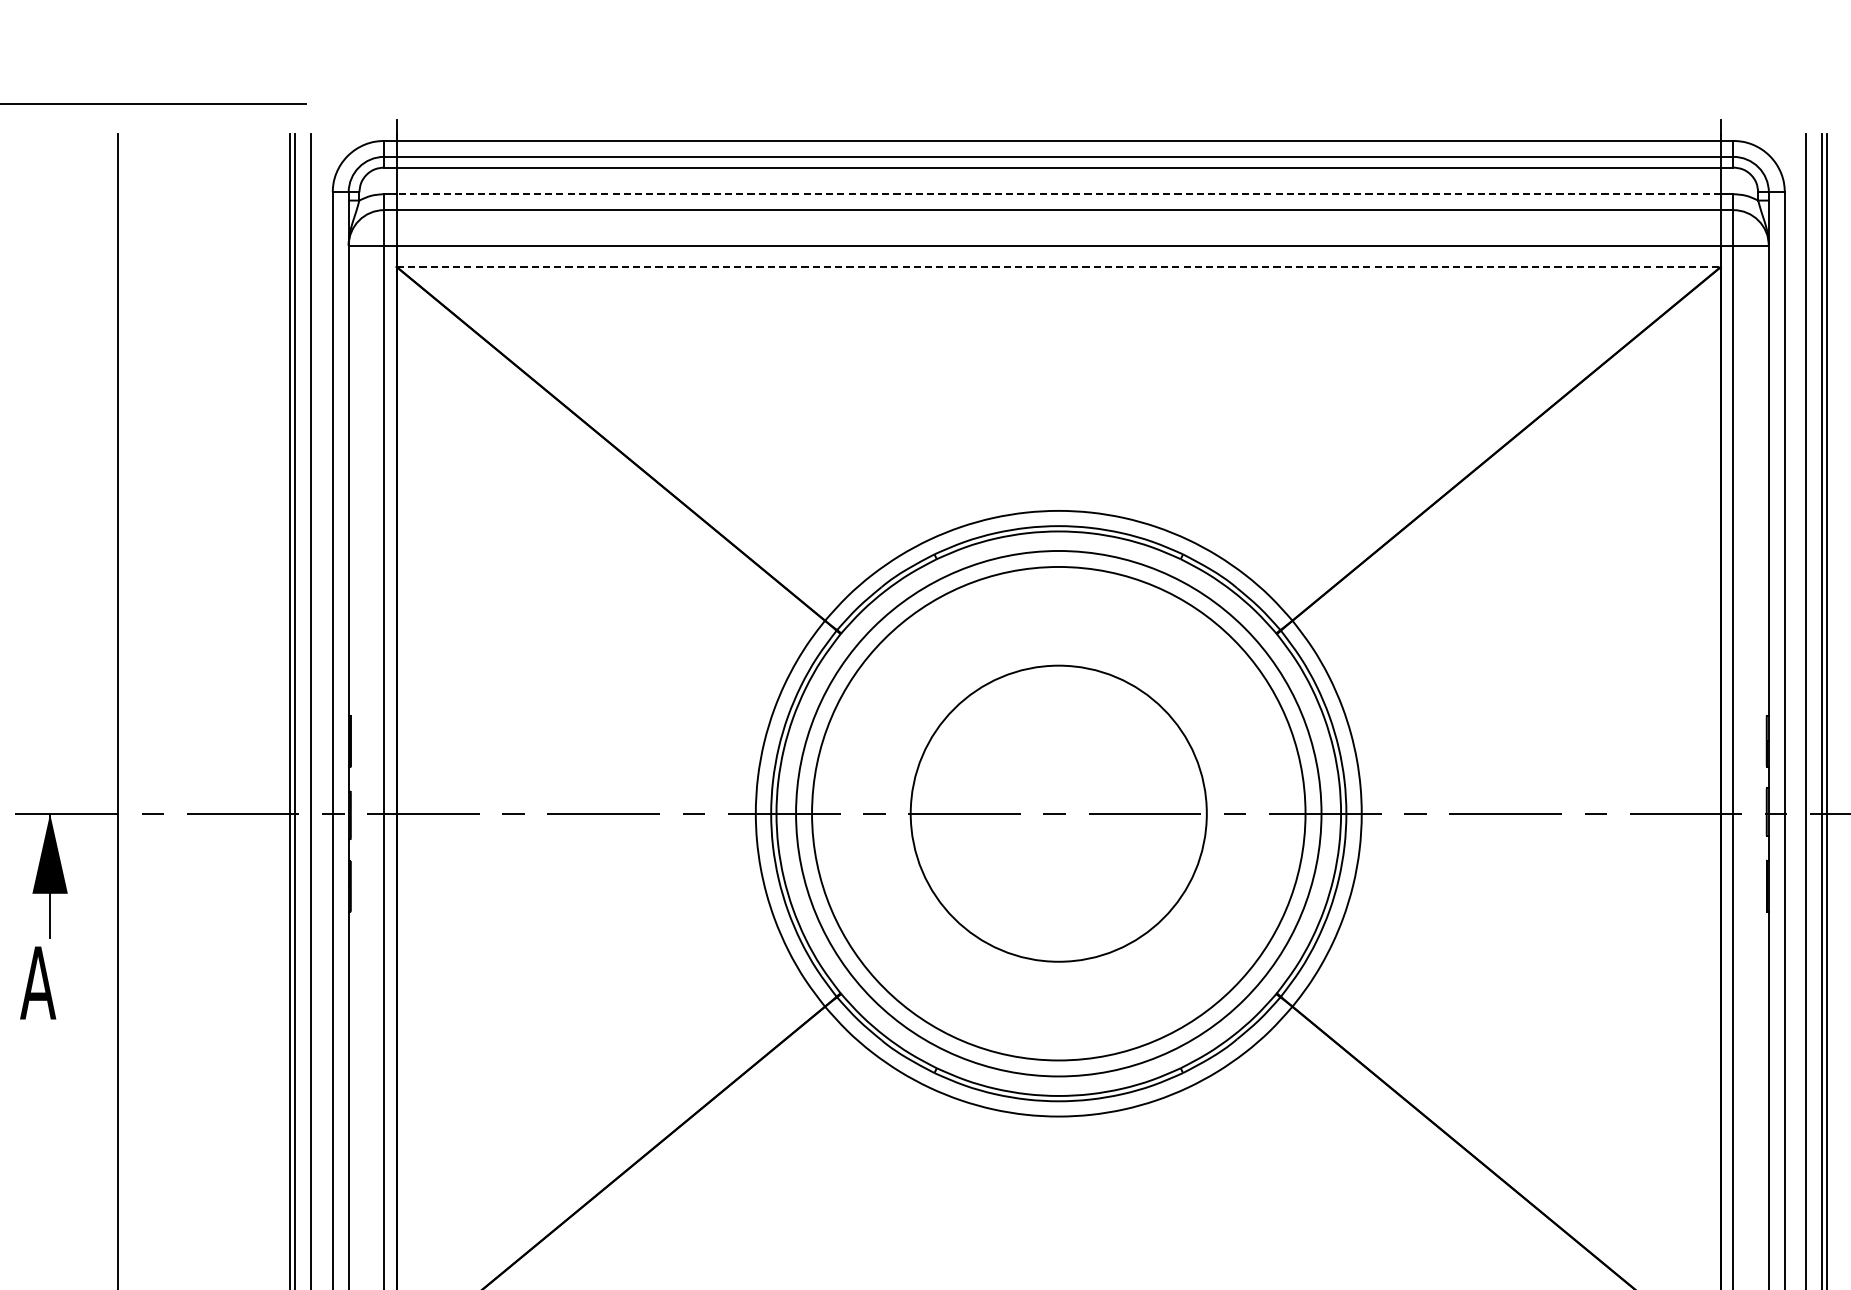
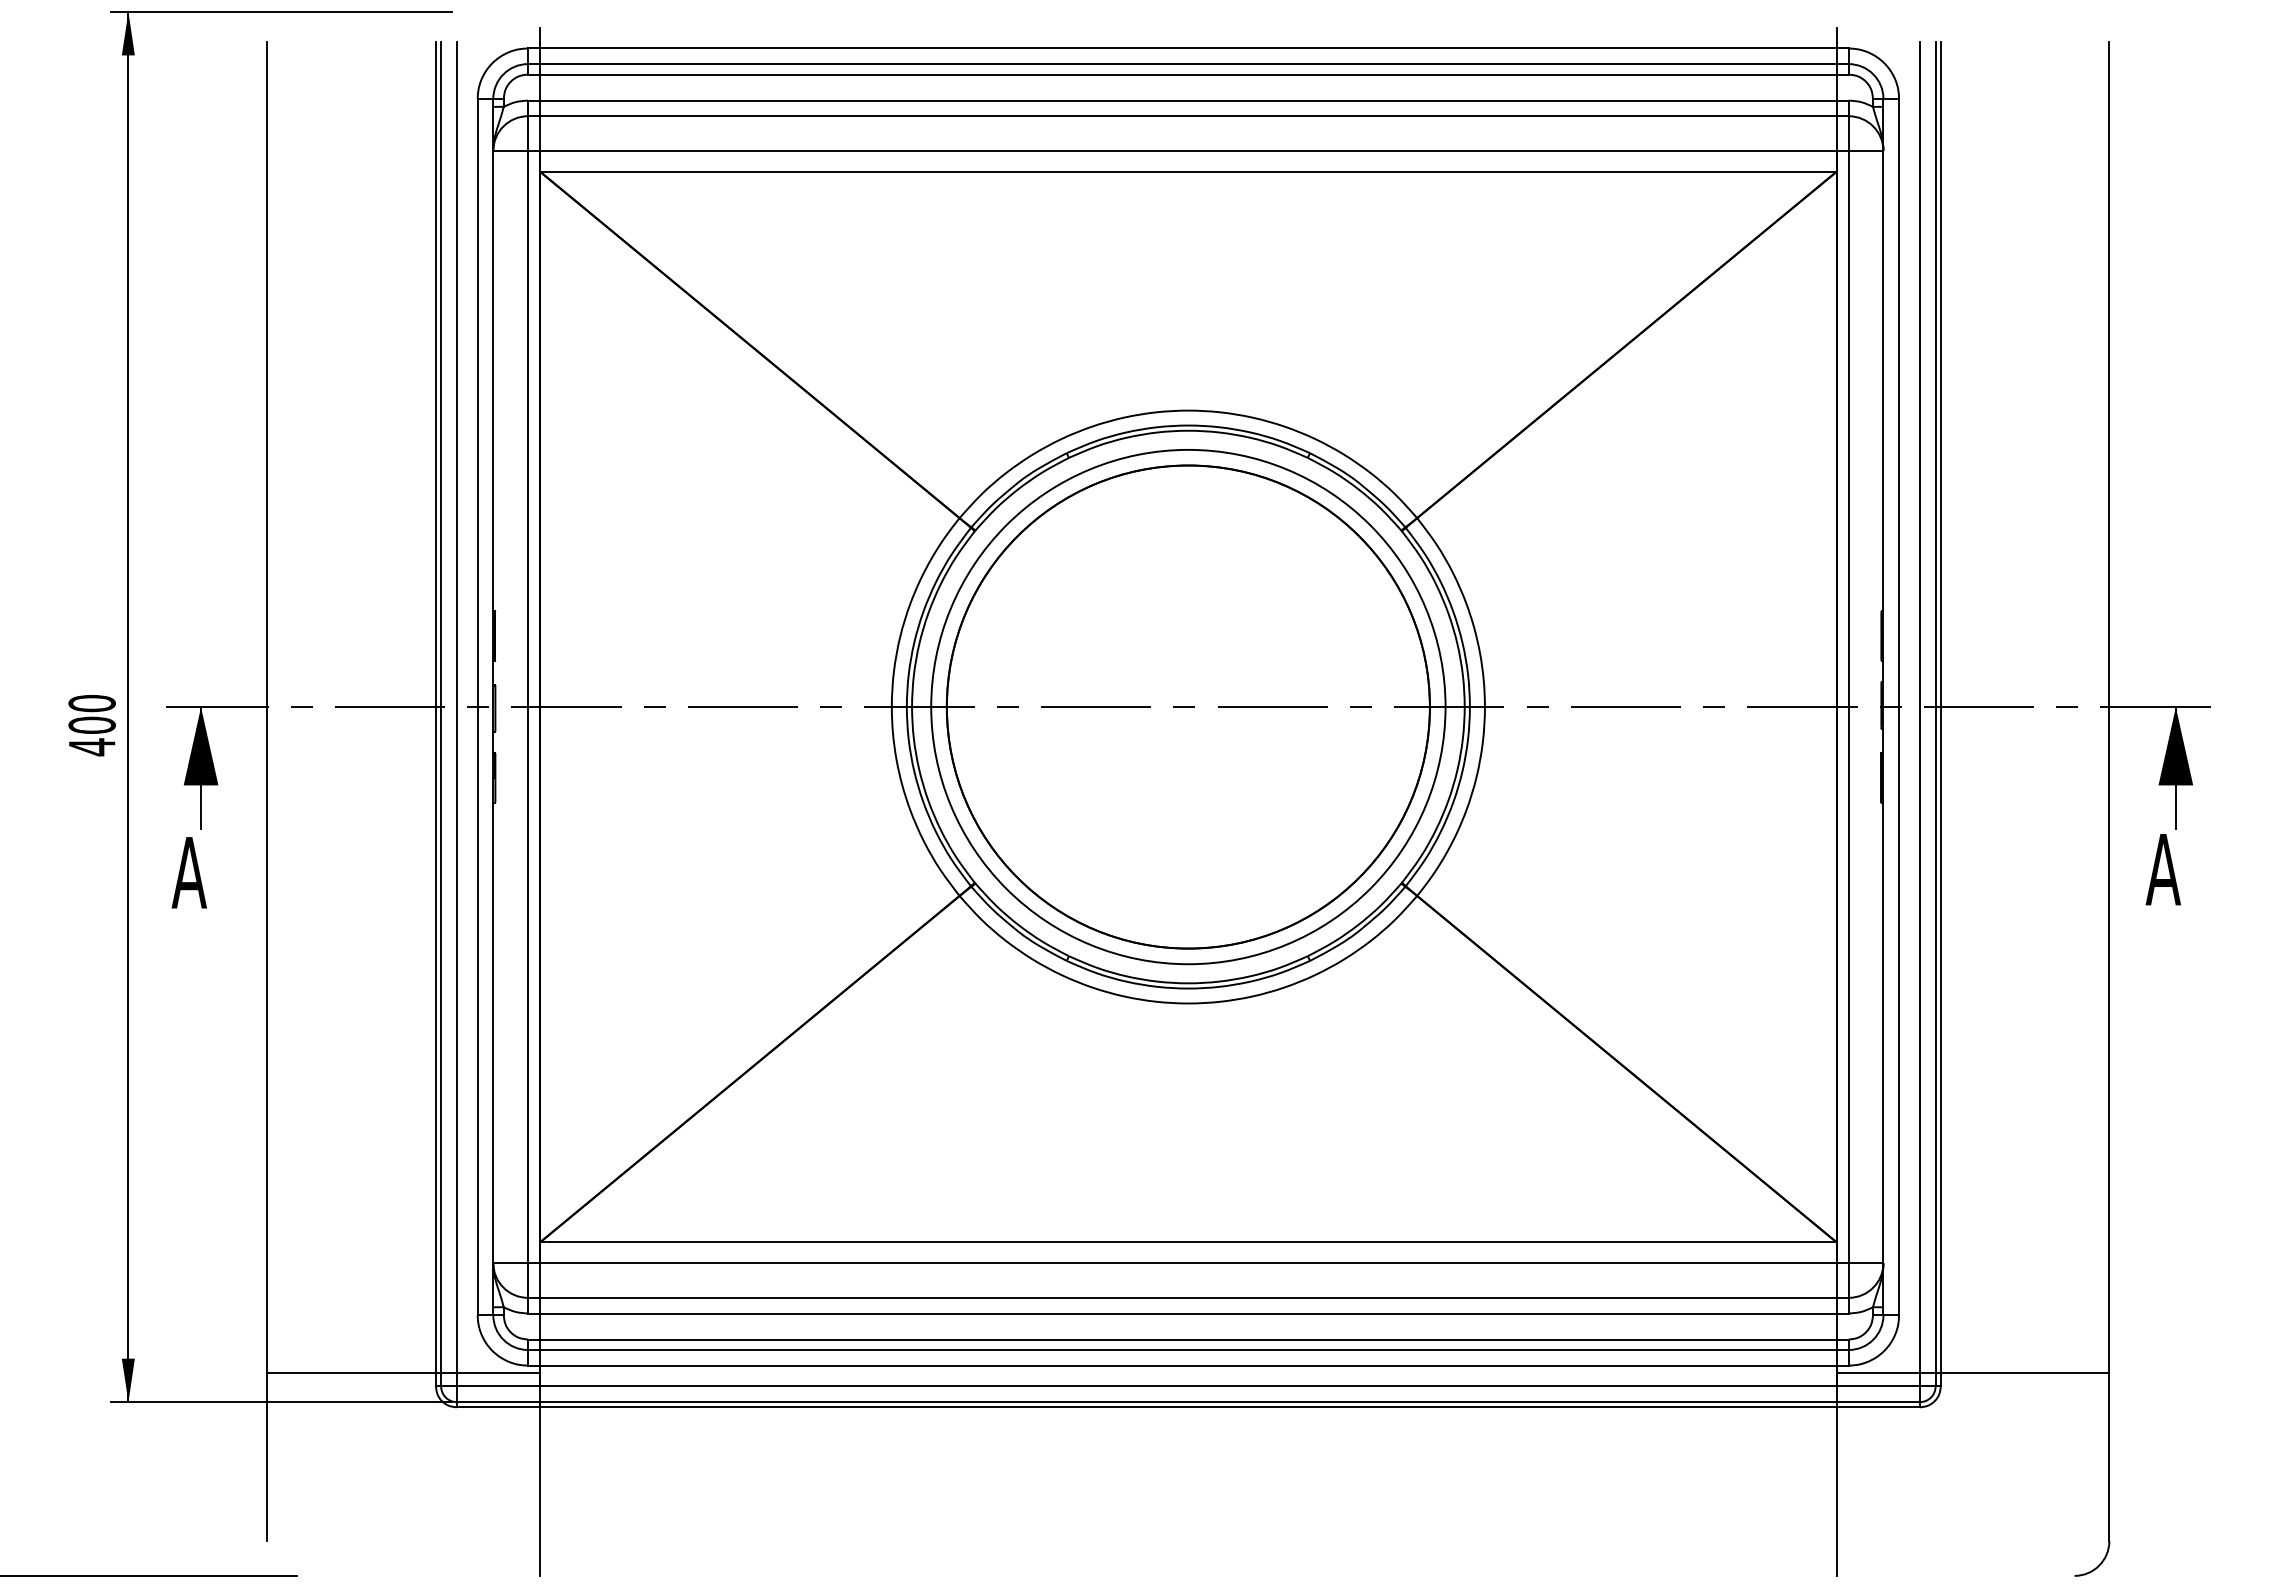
line: (1057, 194) -> (1187, 100), dashed -> solid
line: (1058, 266) -> (1188, 171), dashed -> solid
circle: (1057, 813) -> (1187, 706), size x1.67

